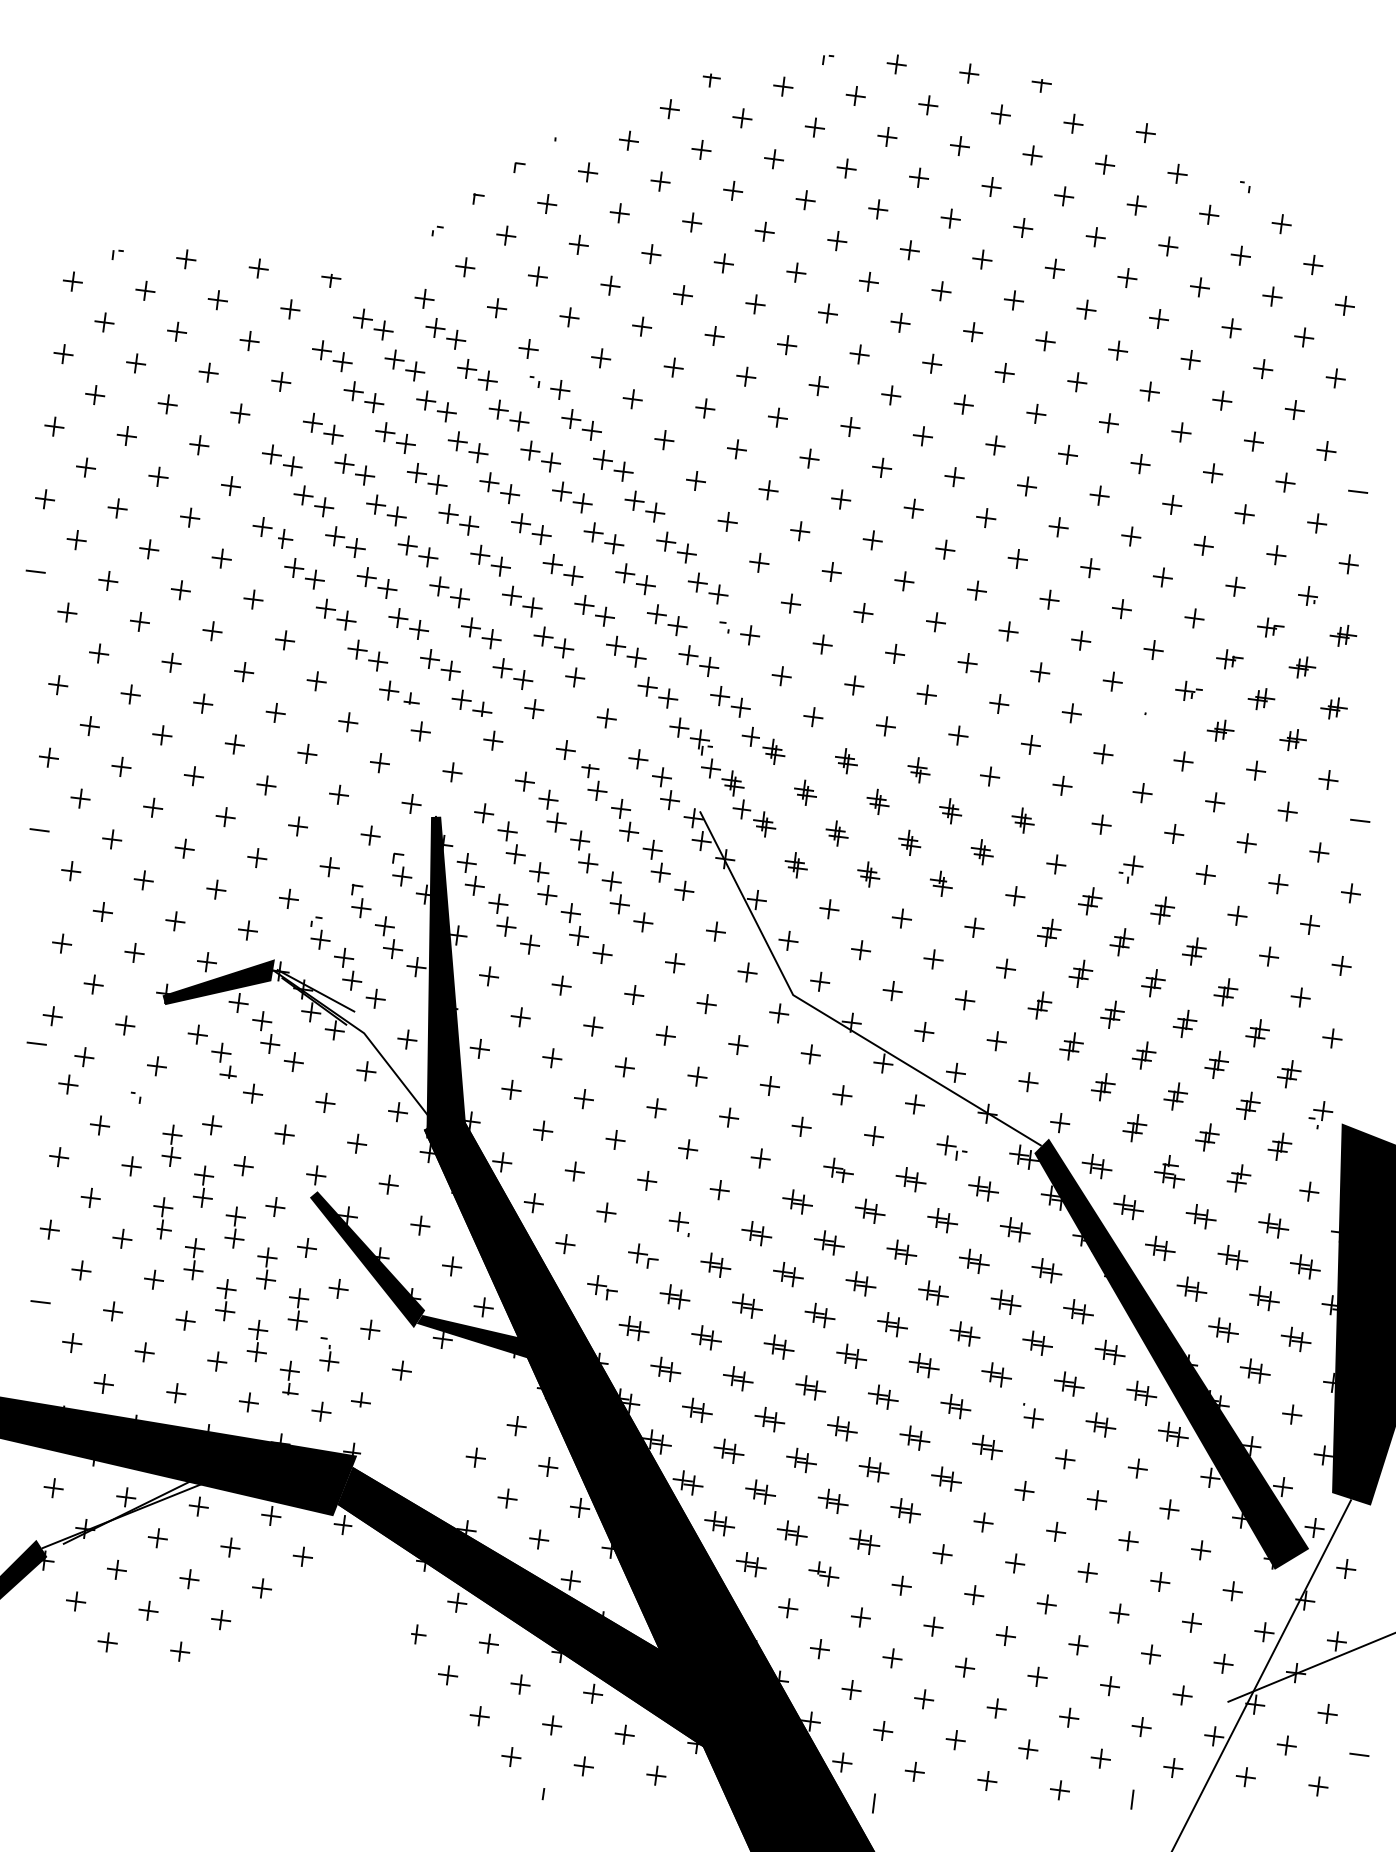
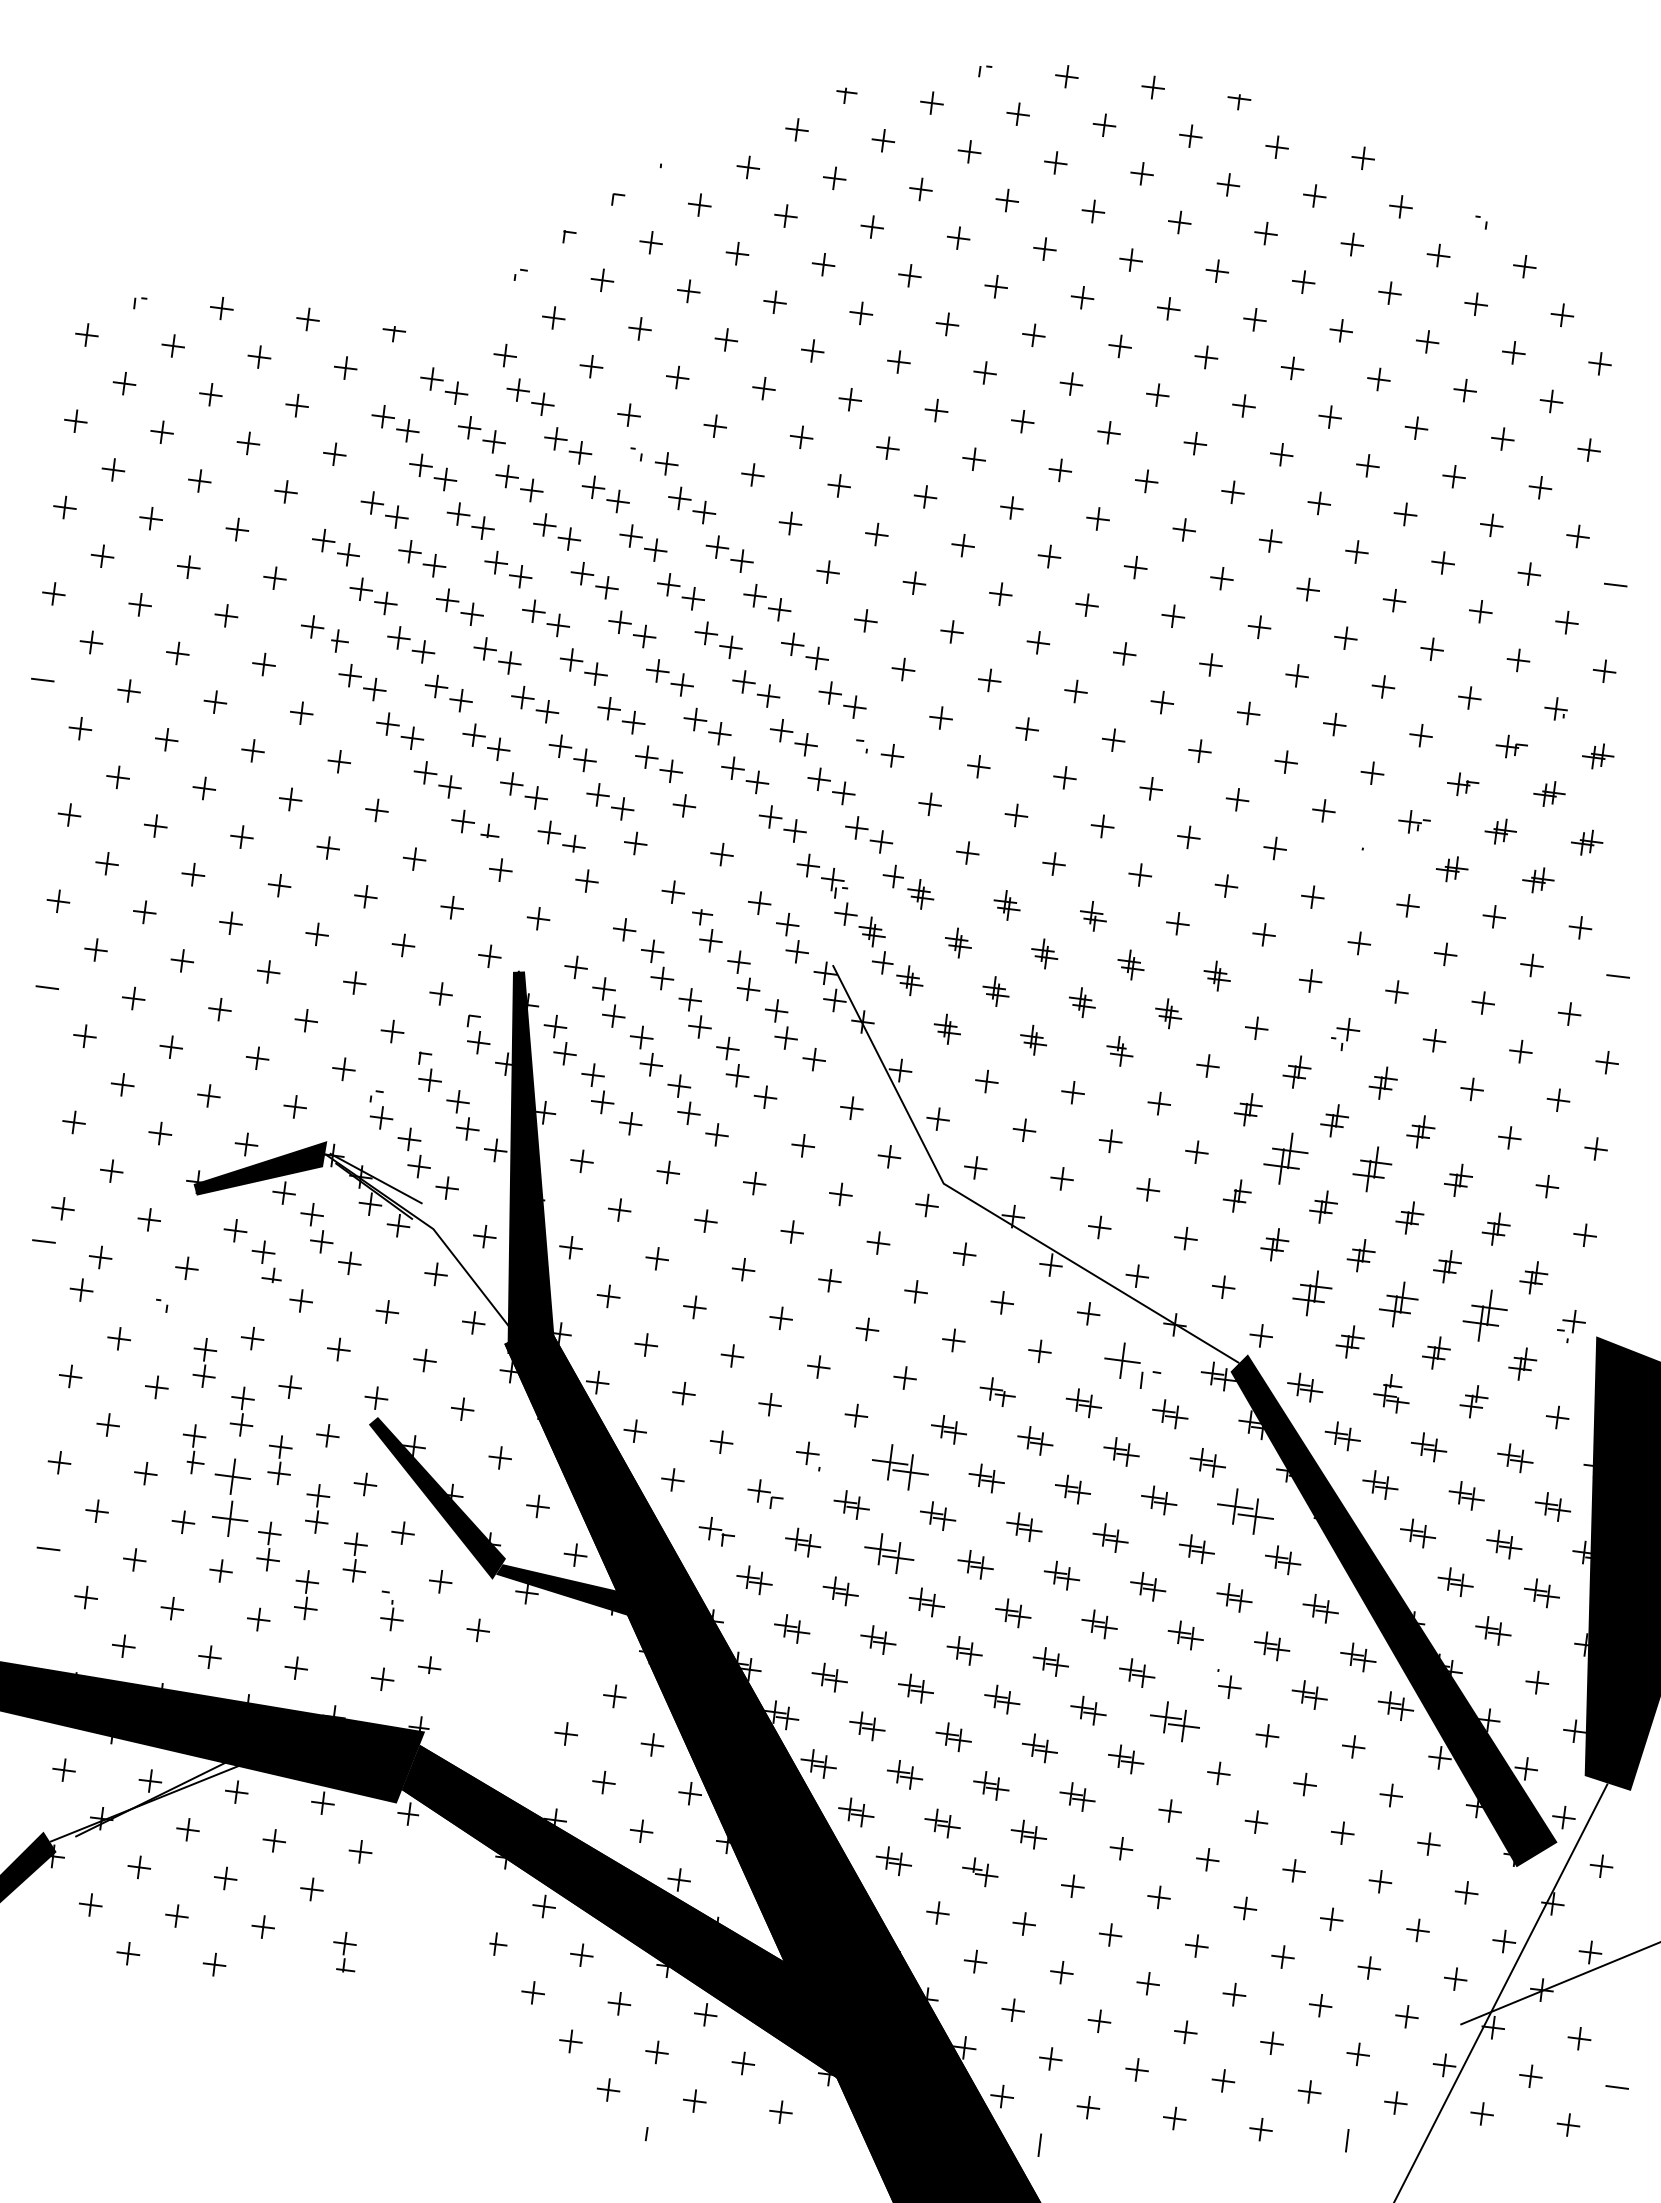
part: (1080, 973) -> (1285, 1157), size x1.6
part: (1152, 983) -> (1371, 1169), size x1.4
part: (1103, 1086) -> (1312, 1292), size x1.4
part: (1175, 1095) -> (1398, 1303), size x1.4
part: (1247, 1105) -> (1484, 1314), size x1.6
part: (951, 1147) -> (1132, 1365), size x1.6
part: (756, 1233) -> (900, 1467), size x1.6
part: (193, 1258) -> (230, 1497), size x1.6
part: (1046, 1270) -> (1245, 1511), size x1.6
part: (747, 1305) -> (889, 1553), size x1.4
part: (289, 1378) -> (344, 1952), moved
part: (987, 1447) -> (1174, 1721), size x1.4

